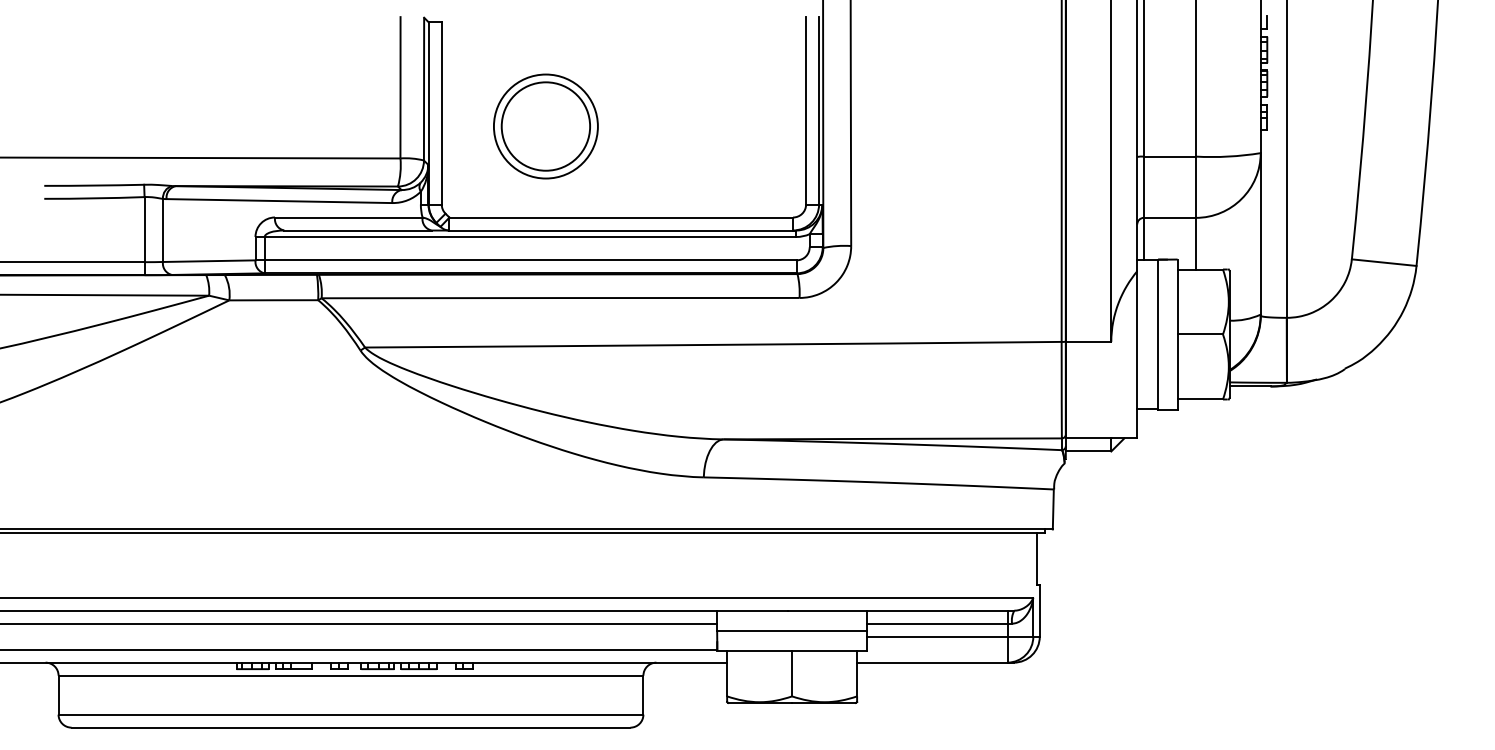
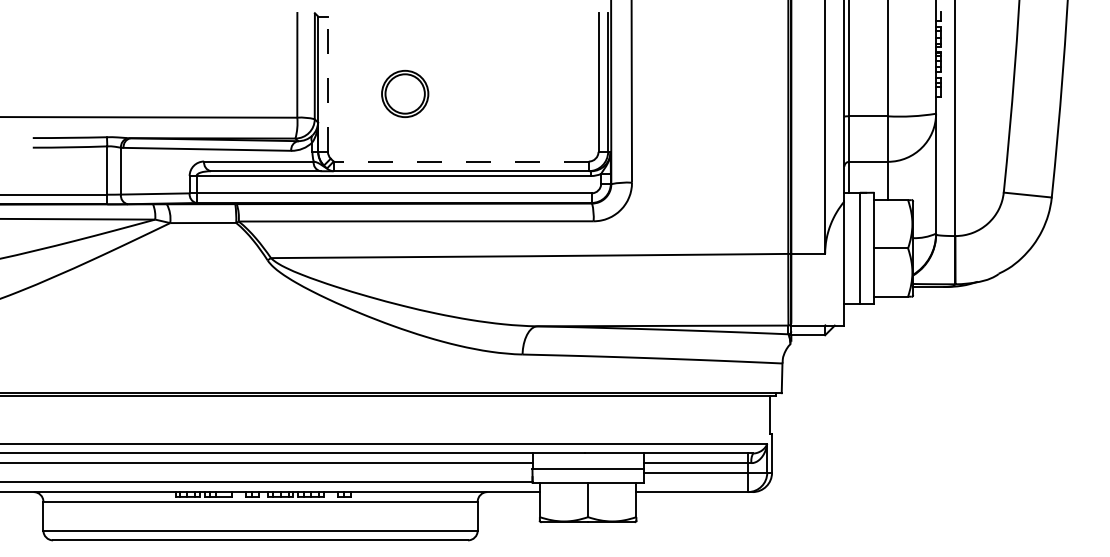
line: (441, 113) -> (327, 84), solid -> dashed
part: (544, 125) -> (404, 93), size x0.6
line: (621, 217) -> (461, 161), solid -> dashed

